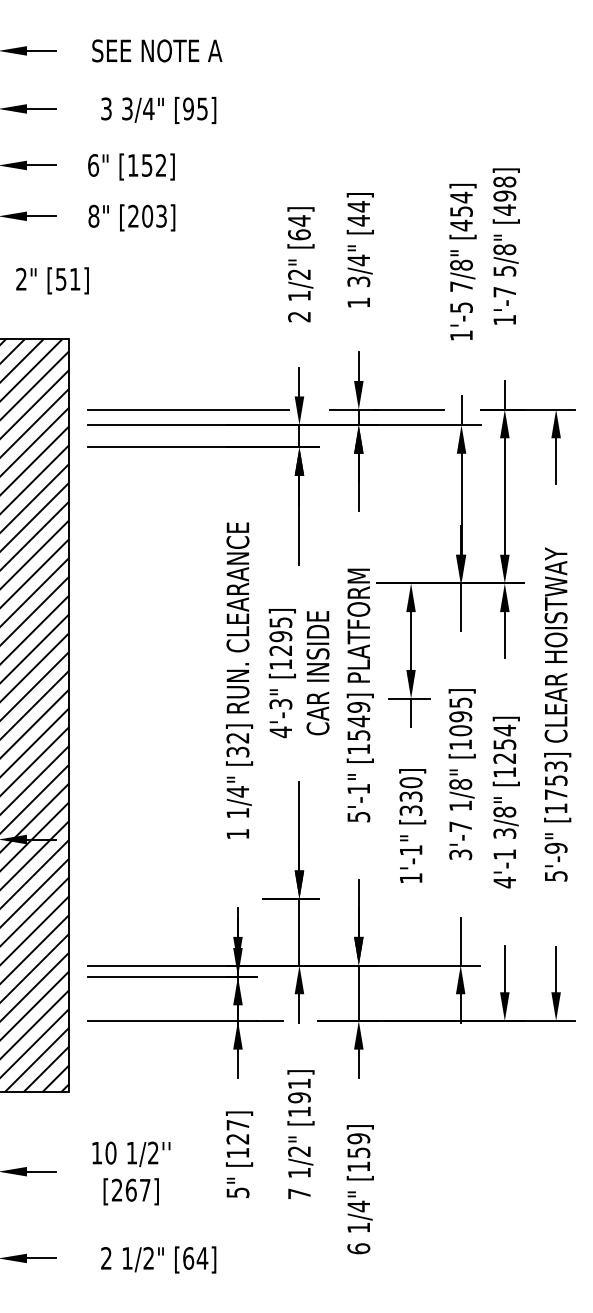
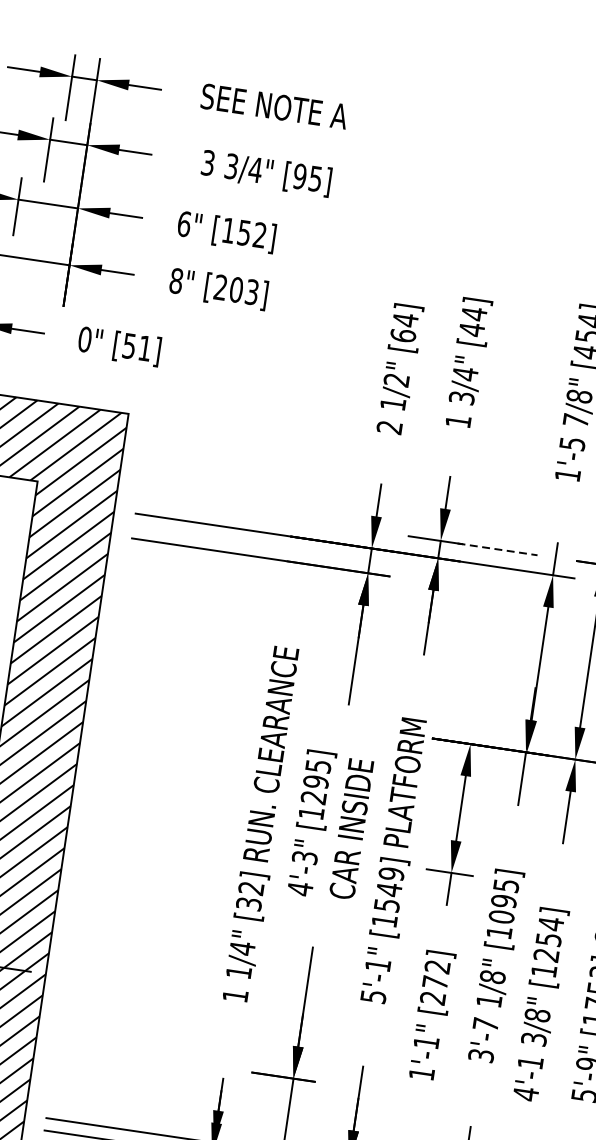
text: (21, 278) -> (85, 338), 2" -> 0"
line: (188, 409) -> (250, 512), removed
line: (409, 409) -> (497, 549), solid -> dashed
text: (410, 796) -> (434, 982), [330] -> [272]

